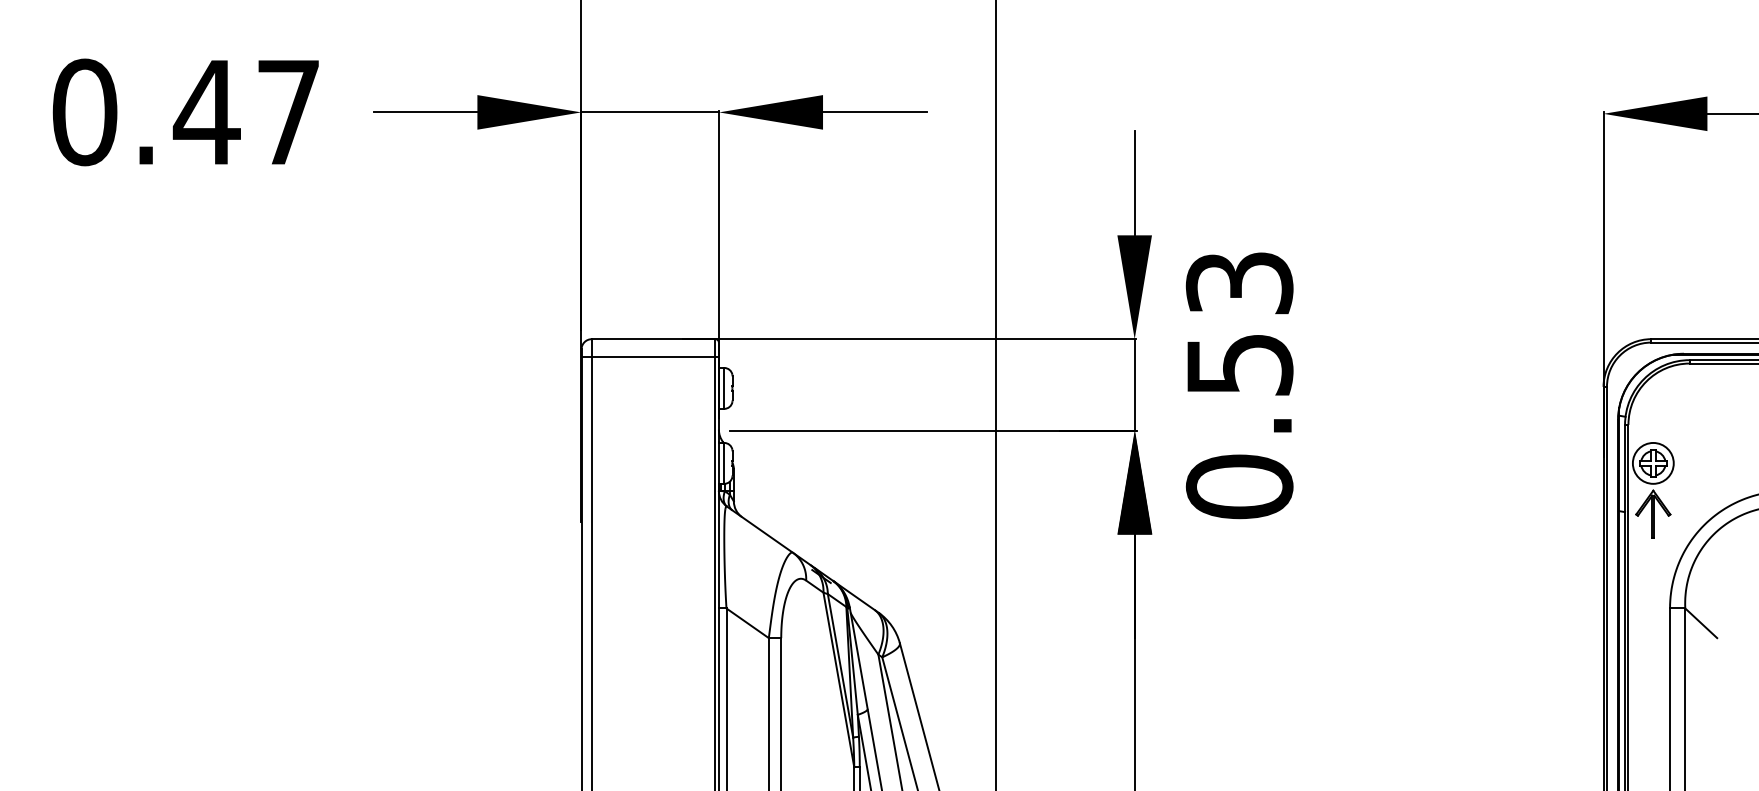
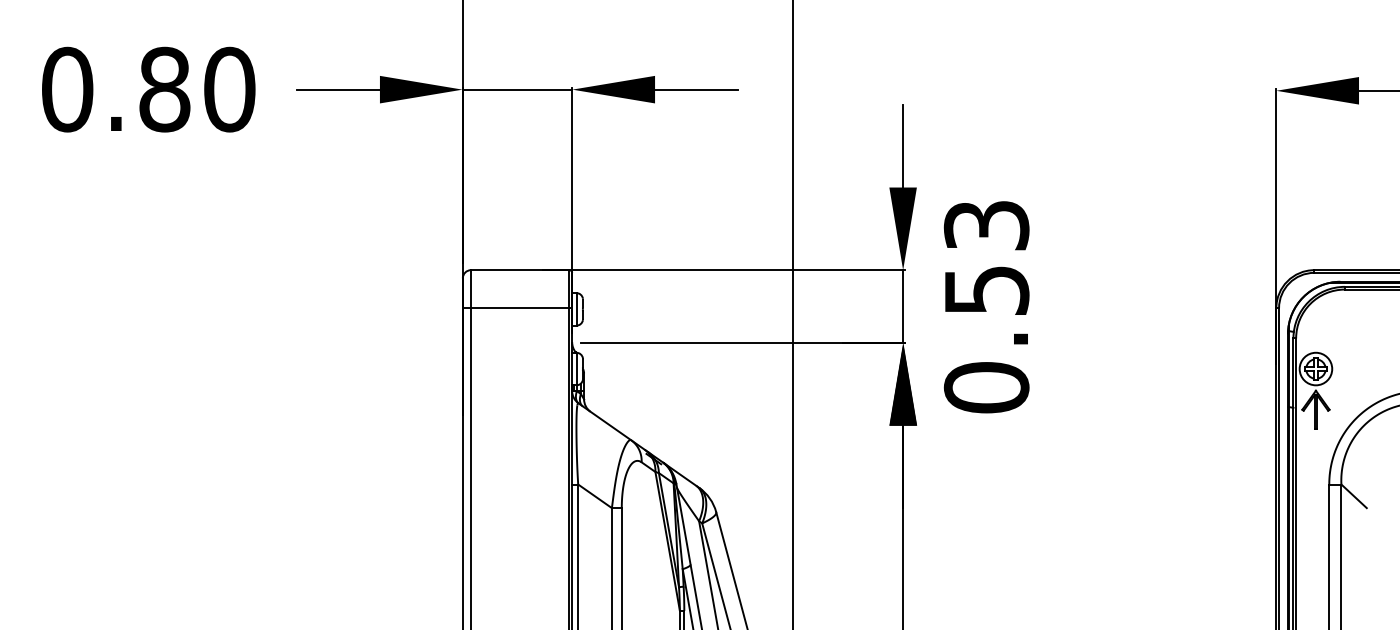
text: (246, 112) -> (196, 89), 0.47 -> 0.80
line: (650, 357) -> (517, 308), moved

